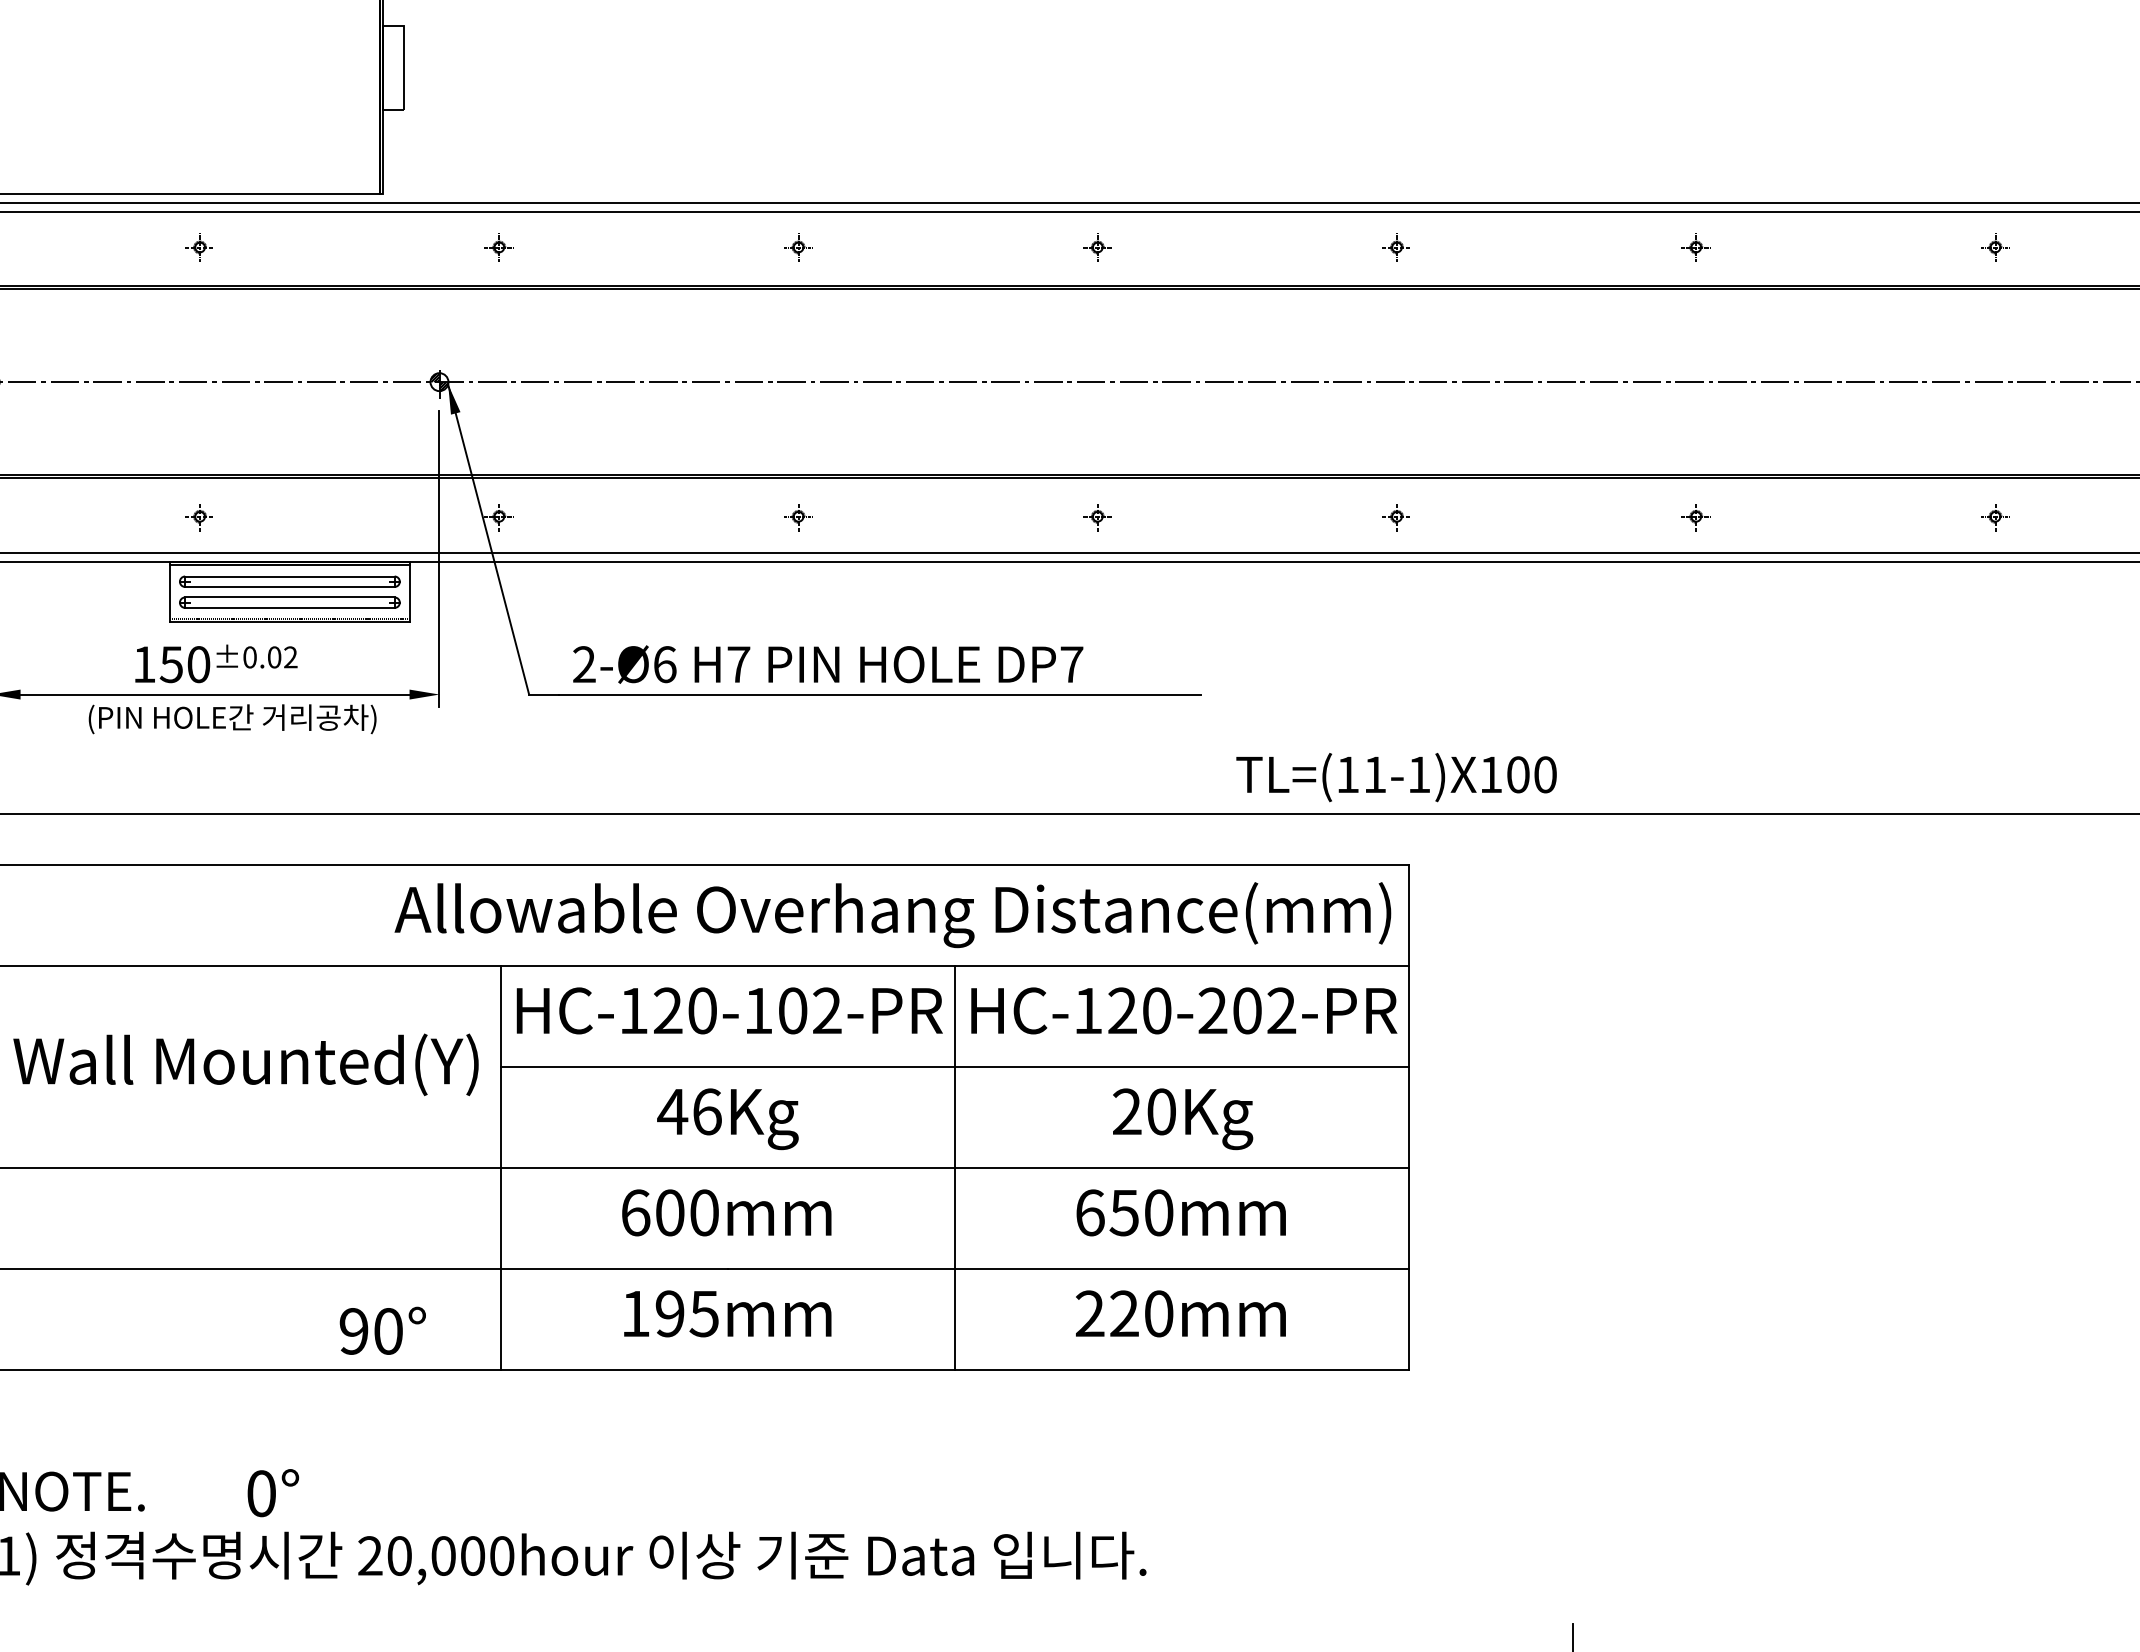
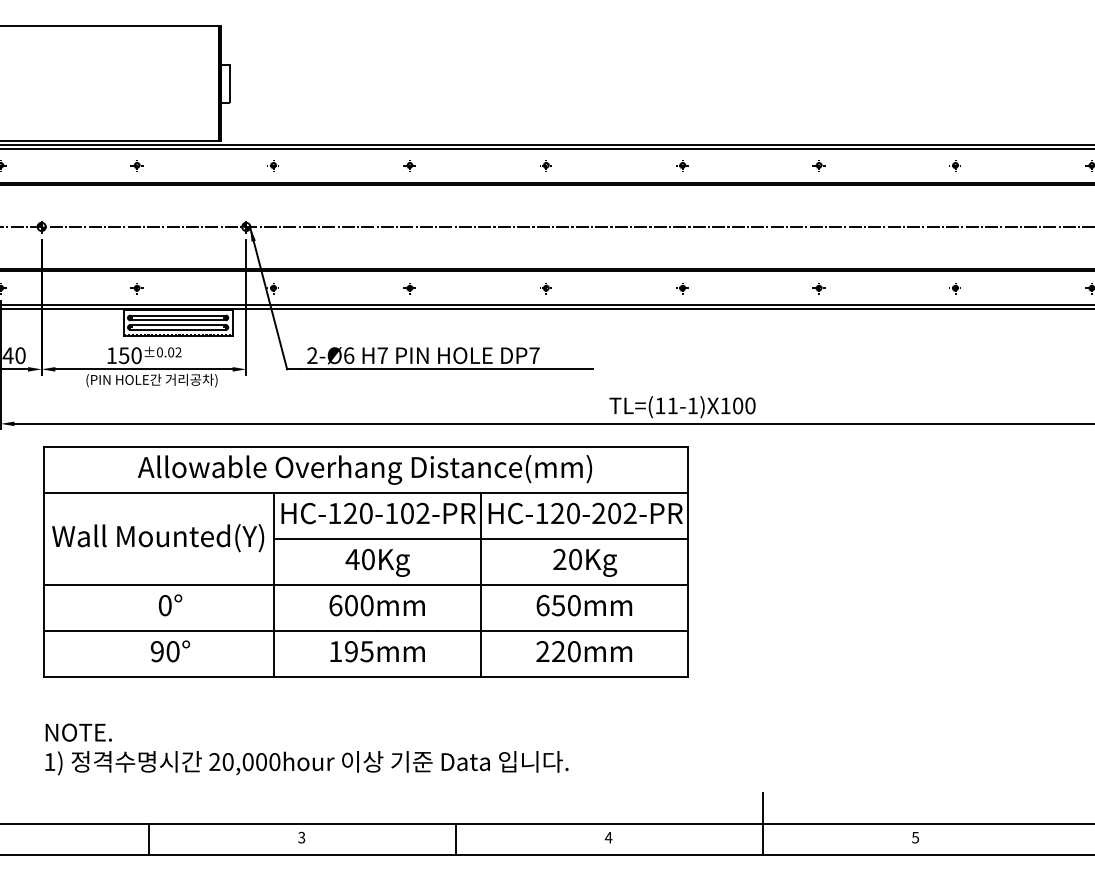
text: (891, 914) -> (364, 469), moved
text: (707, 1111) -> (368, 559), 46Kg -> 40Kg
text: (382, 1331) -> (170, 651), moved
text: (273, 1493) -> (170, 605), moved

